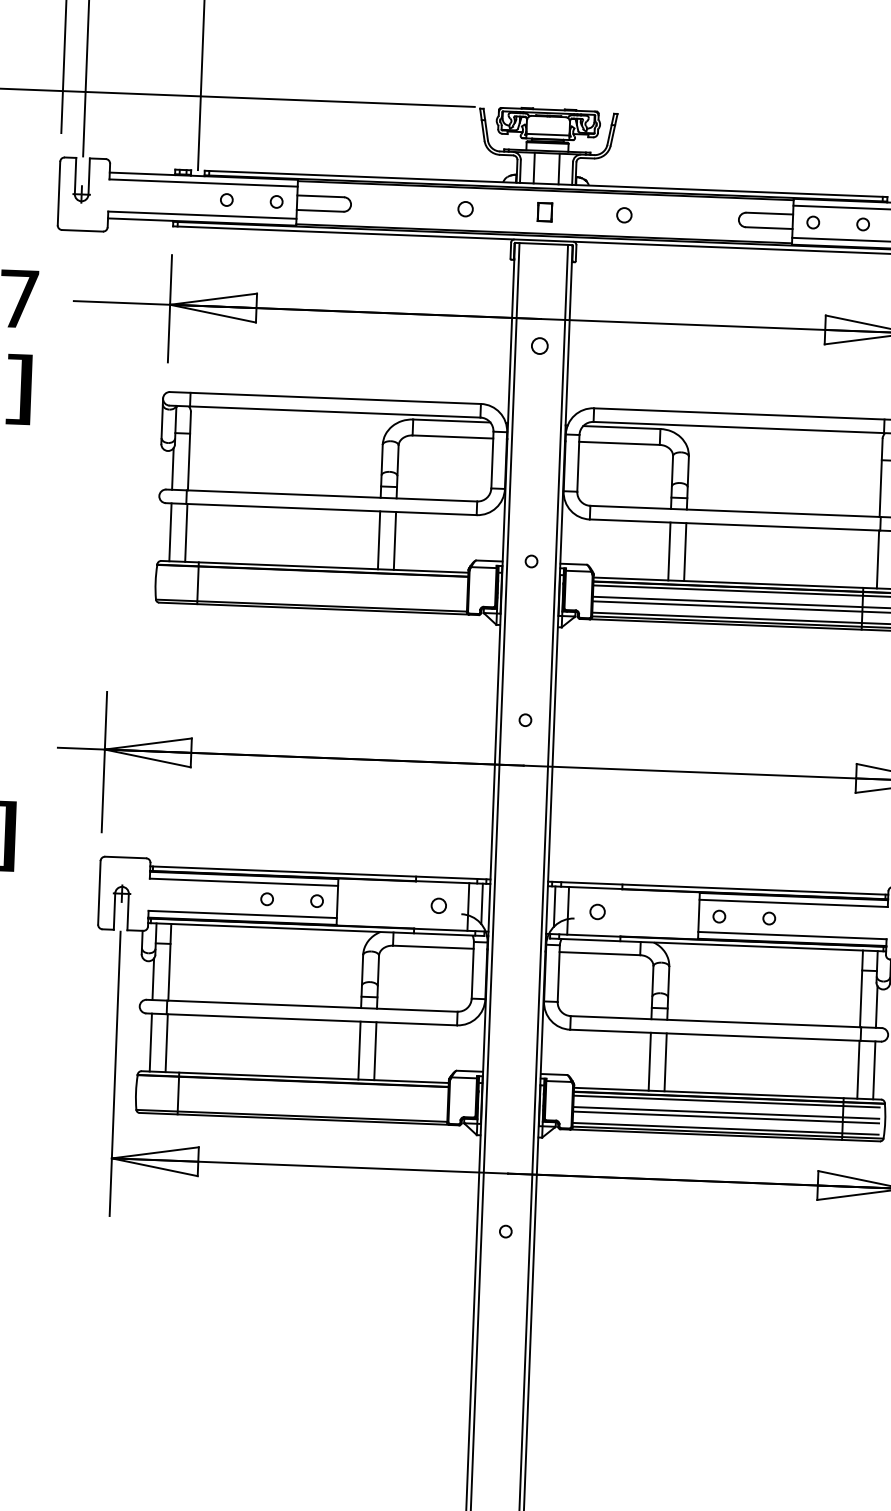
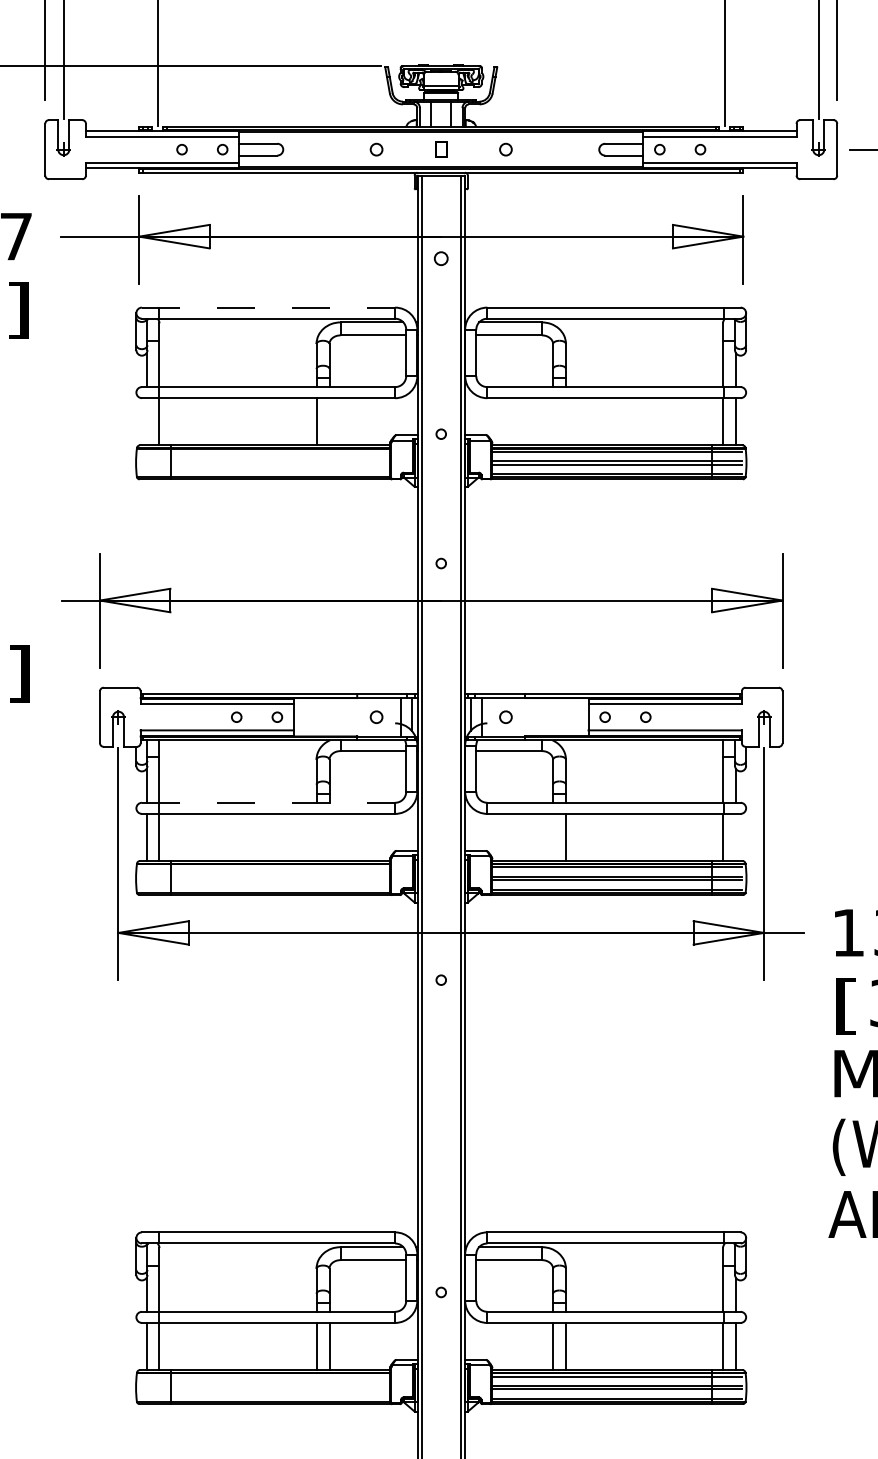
line: (325, 397) -> (268, 307), solid -> dashed
line: (170, 531) -> (146, 421), removed
line: (394, 540) -> (329, 421), removed
line: (669, 551) -> (553, 421), removed
line: (684, 551) -> (565, 421), removed
line: (302, 1005) -> (268, 802), solid -> dashed
line: (359, 1050) -> (316, 837), removed
line: (375, 1051) -> (329, 837), removed
line: (650, 1061) -> (553, 837), removed
line: (873, 1070) -> (735, 837), removed

